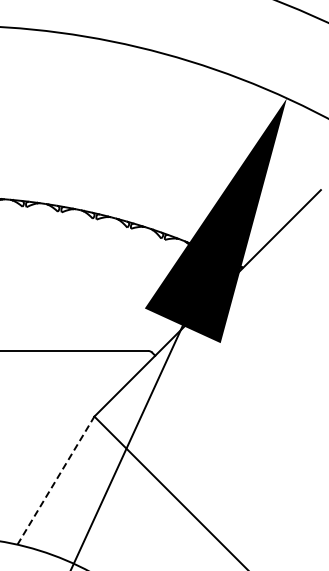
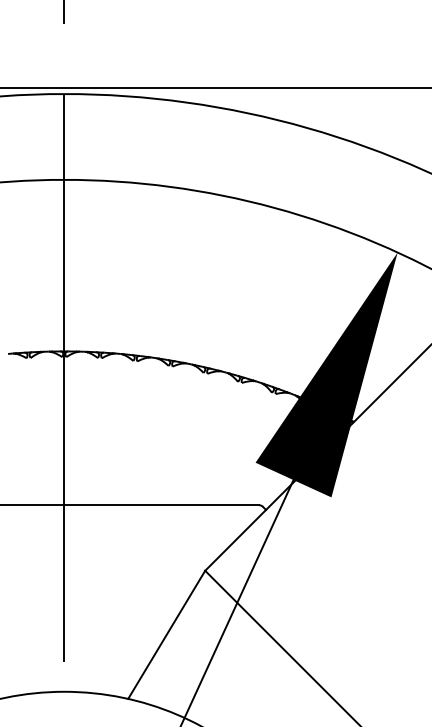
line: (55, 480) -> (166, 634), dashed -> solid

